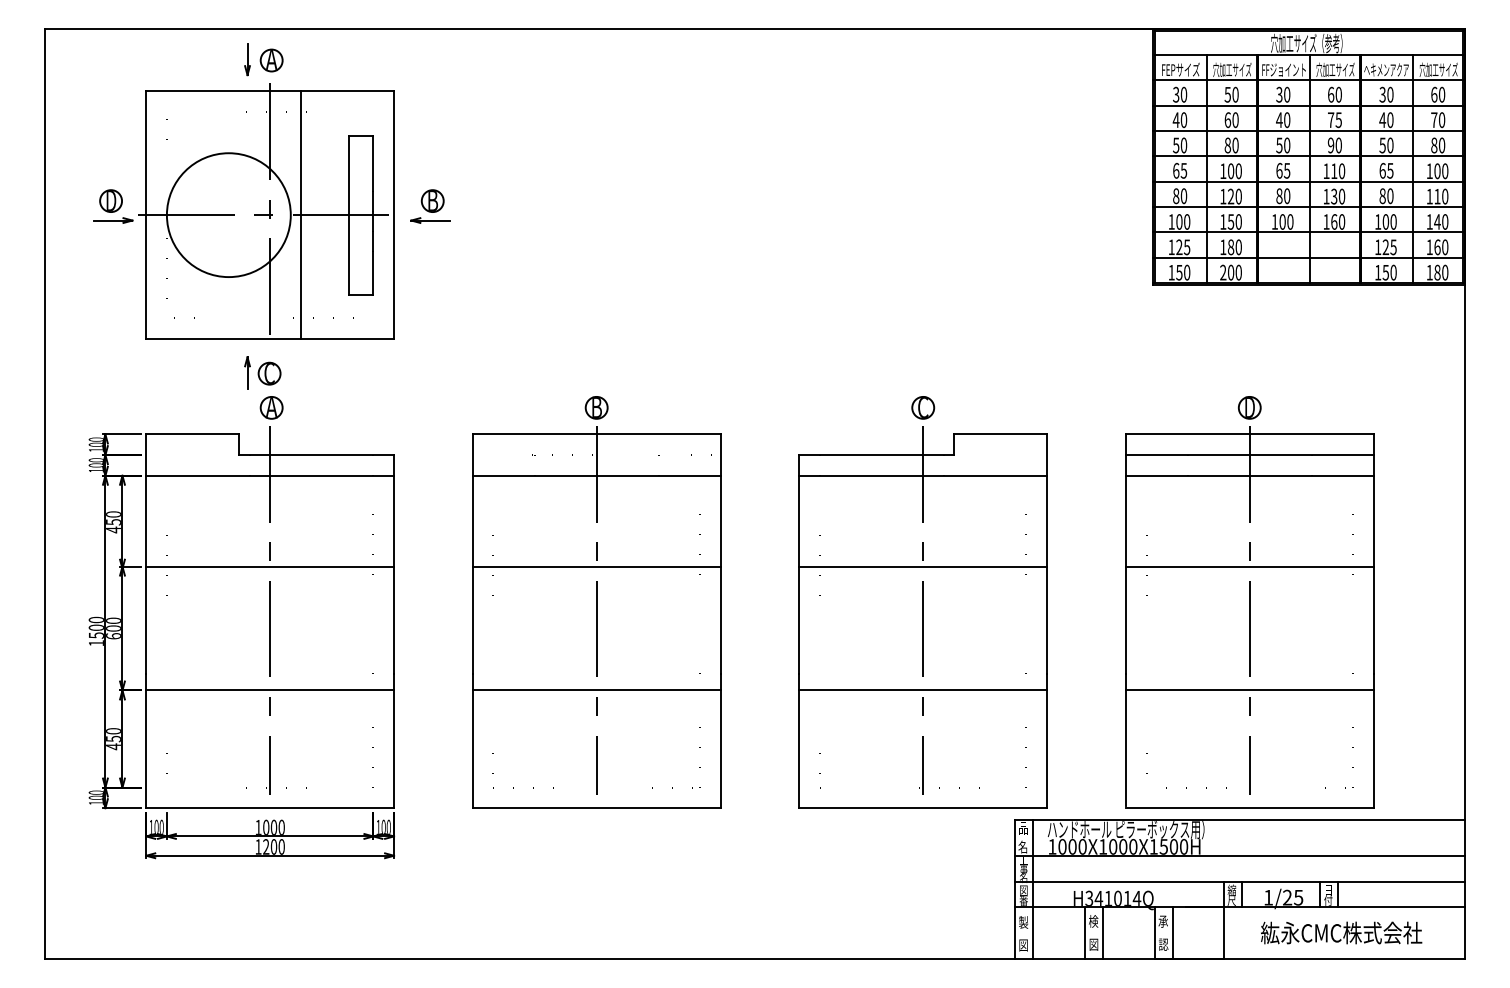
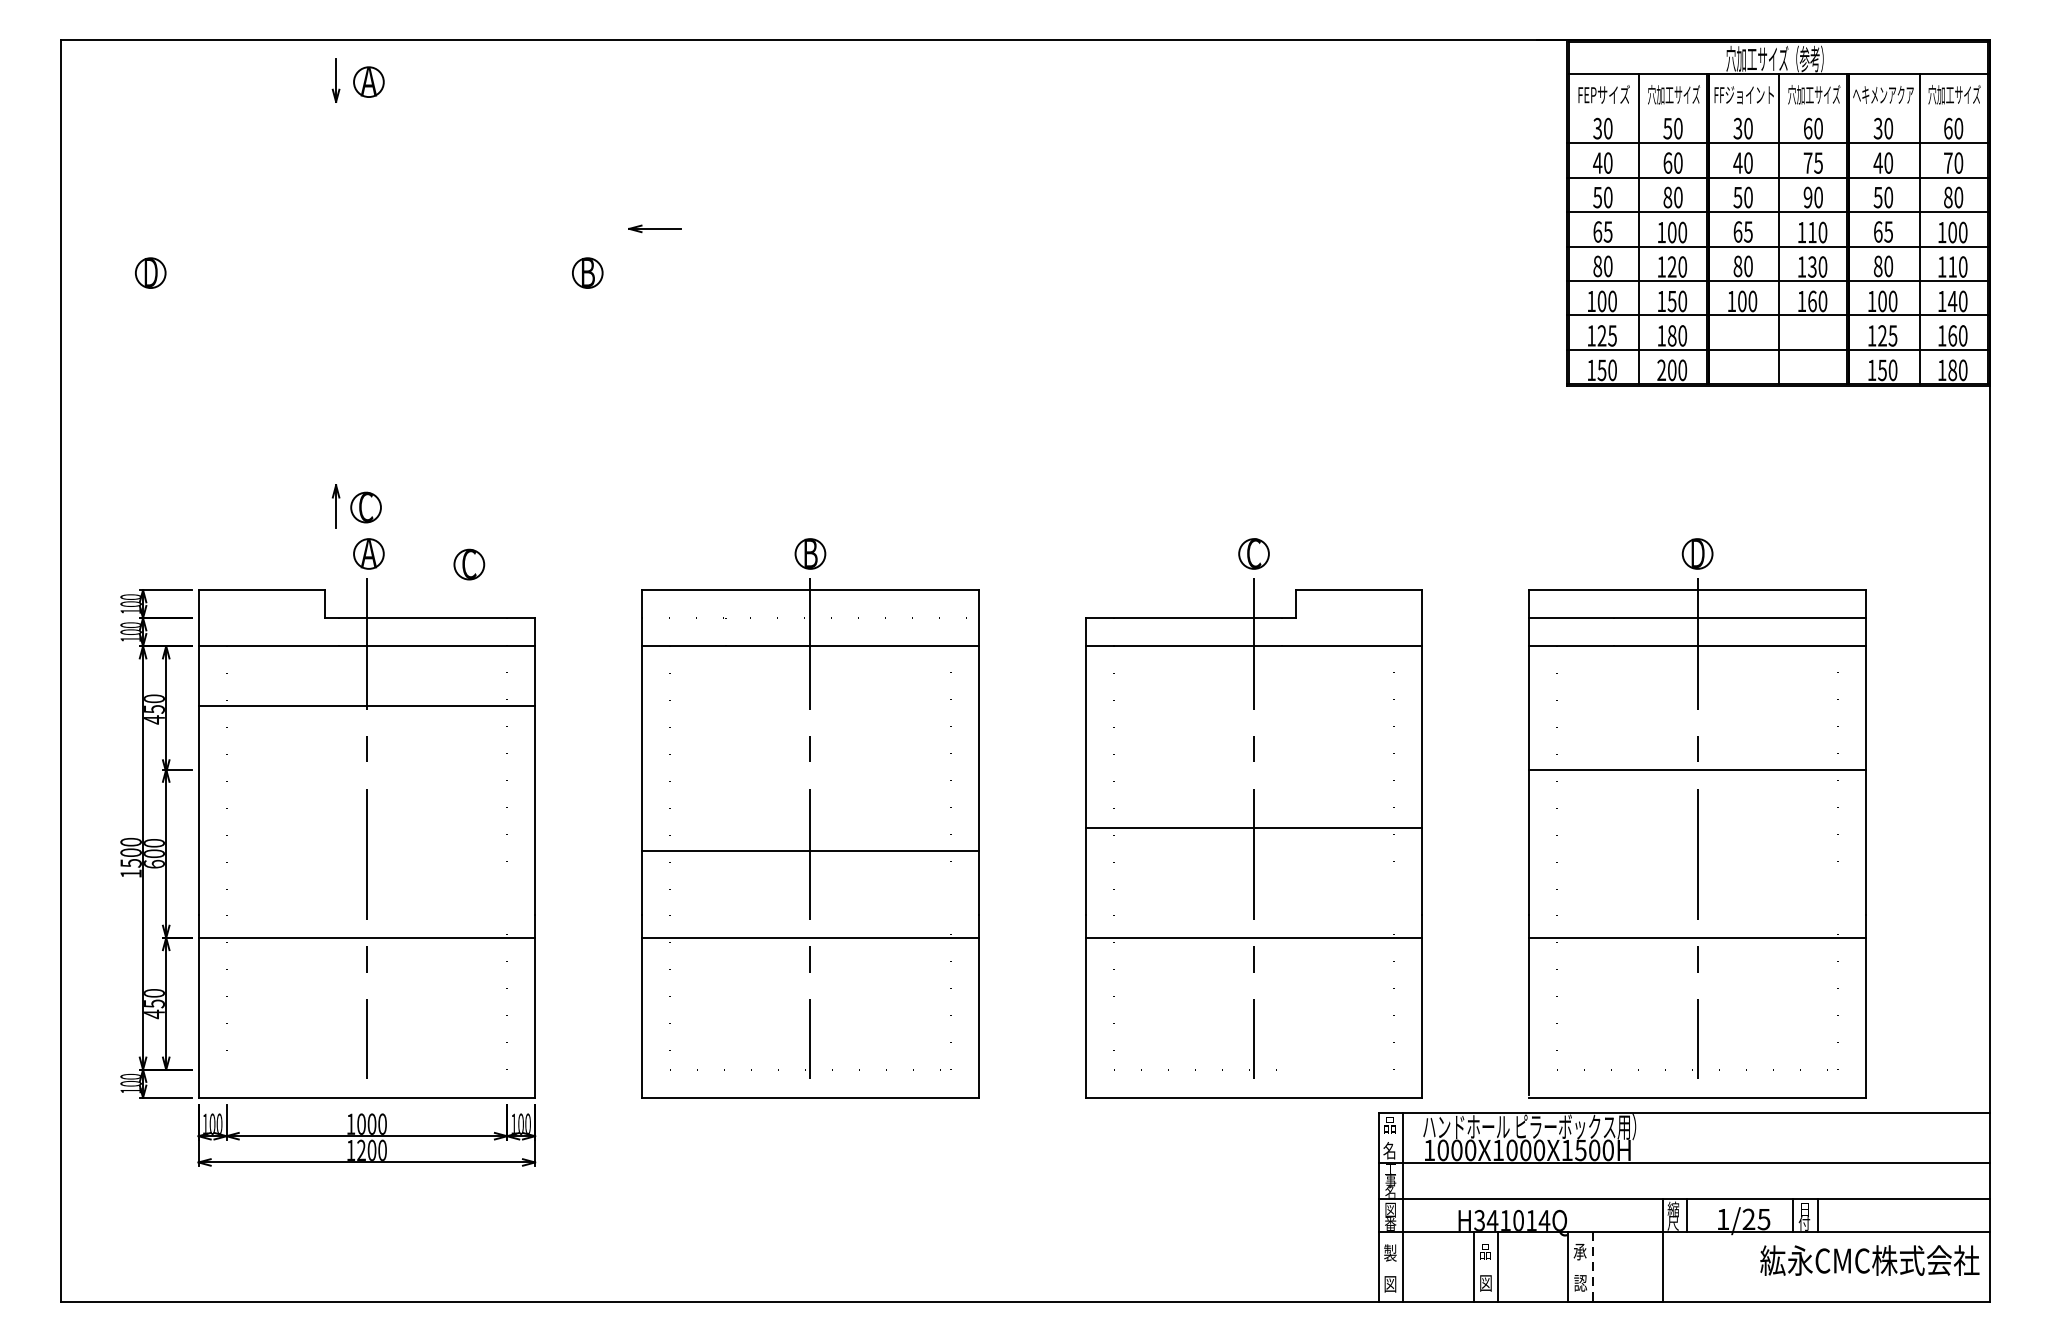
line: (1308, 80) -> (1777, 109), removed
part: (243, 211) -> (330, 287), removed
part: (430, 220) -> (655, 228), moved
part: (345, 415) -> (469, 564), added
line: (270, 566) -> (367, 705), moved
line: (596, 566) -> (810, 851), moved
line: (923, 566) -> (1254, 827), moved
text: (1093, 921) -> (1485, 1251), 検 -> 品
line: (1172, 932) -> (1592, 1266), solid -> dashed
text: (1341, 932) -> (1869, 1259), moved

